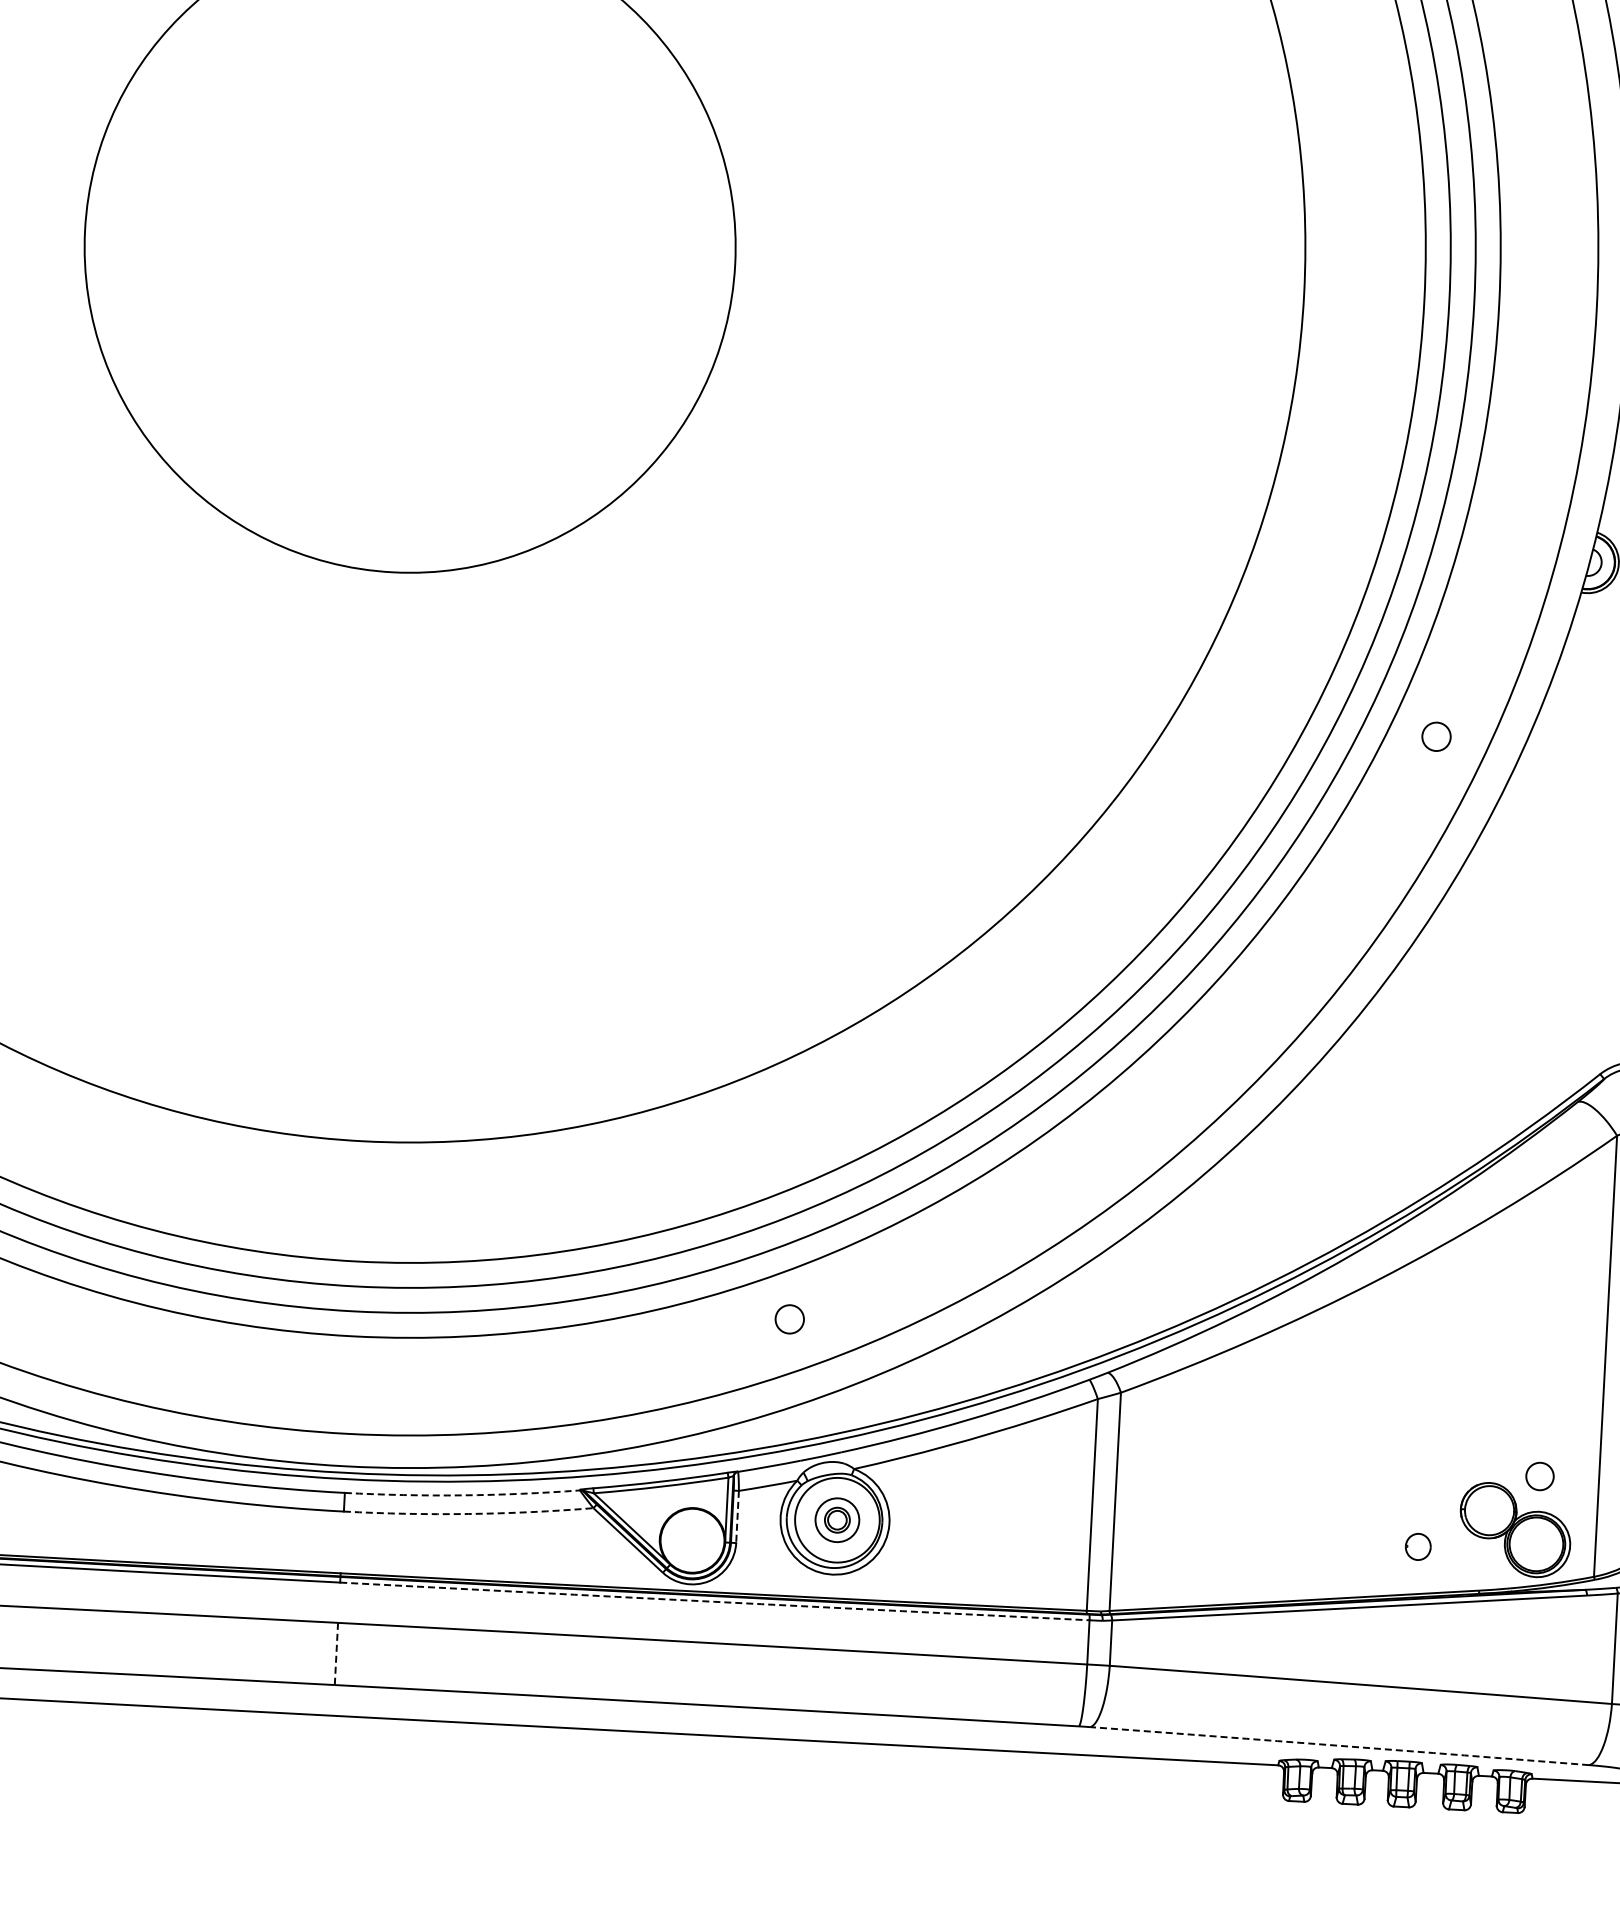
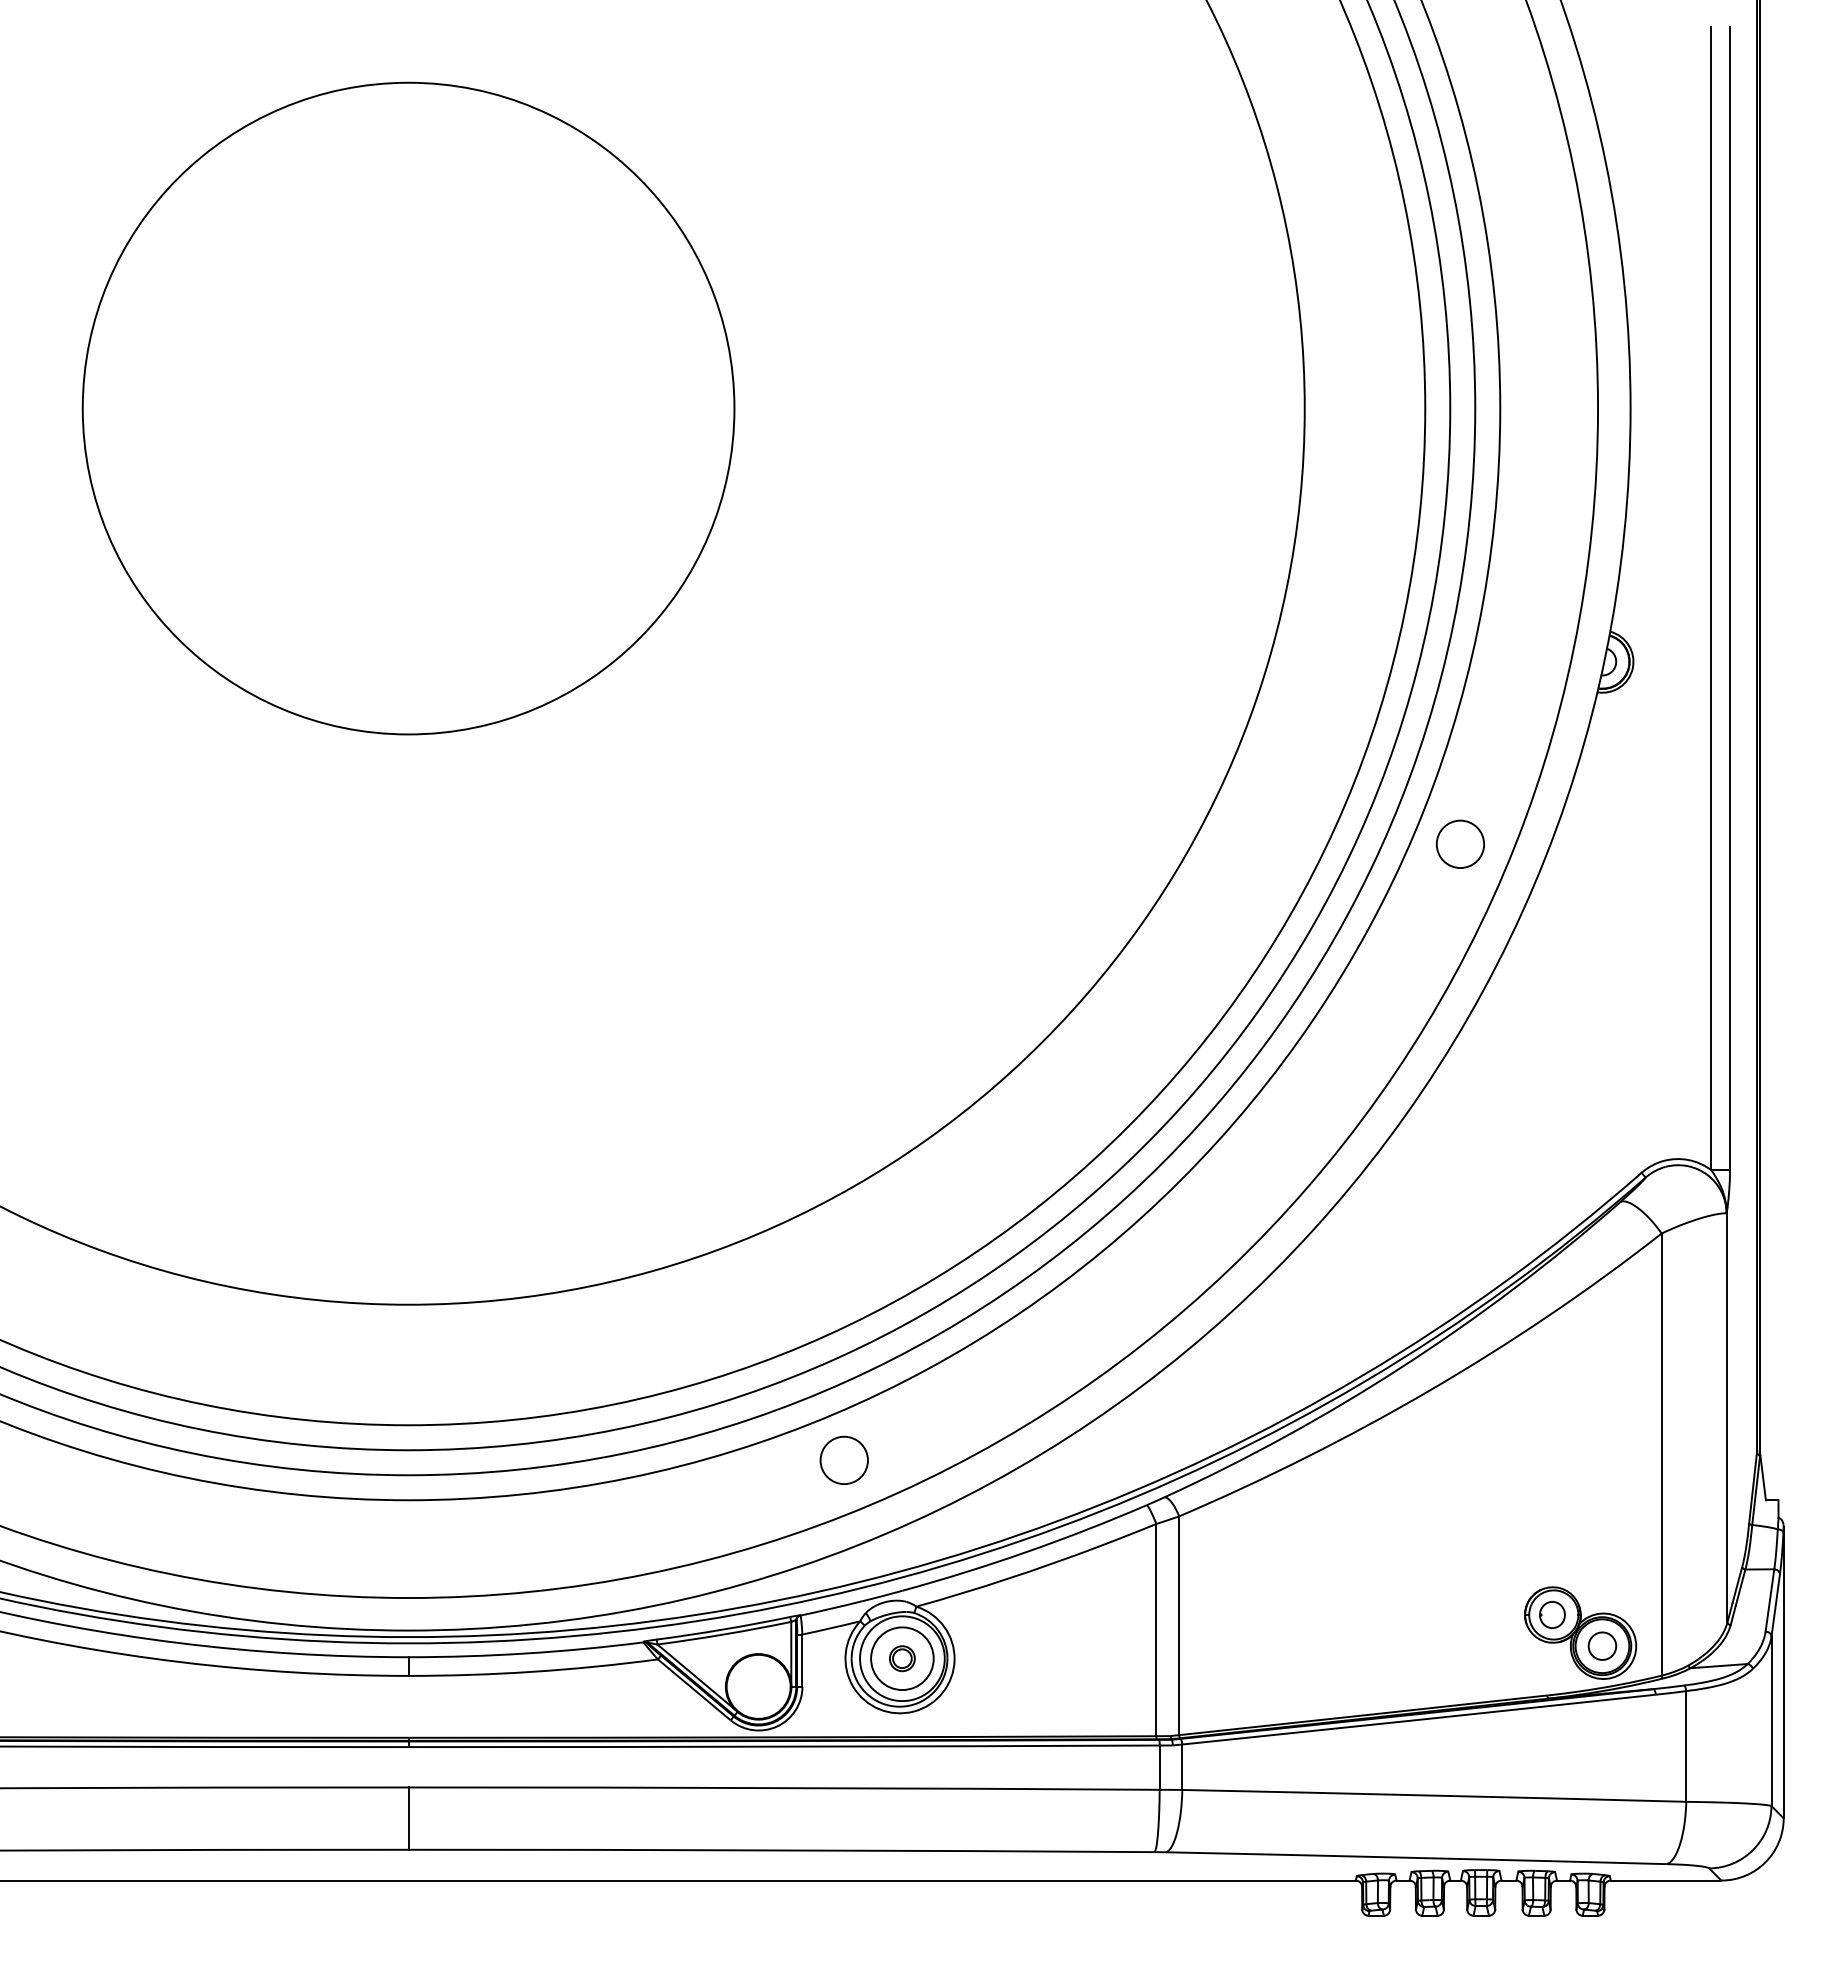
circle: (1435, 736) -> (1459, 843), size x1.67
circle: (789, 1319) -> (843, 1460), size x1.67
circle: (1540, 1475) -> (1602, 1645), moved
arc: (462, 1495) -> (526, 1653), dashed -> solid
arc: (468, 1513) -> (533, 1671), dashed -> solid
line: (737, 1517) -> (802, 1661), dashed -> solid
circle: (837, 1520) -> (902, 1658), size x1.43
part: (1418, 1546) -> (1552, 1614), moved
arc: (715, 1601) -> (784, 1746), dashed -> solid
line: (336, 1654) -> (408, 1819), dashed -> solid
arc: (1339, 1745) -> (1416, 1857), dashed -> solid

